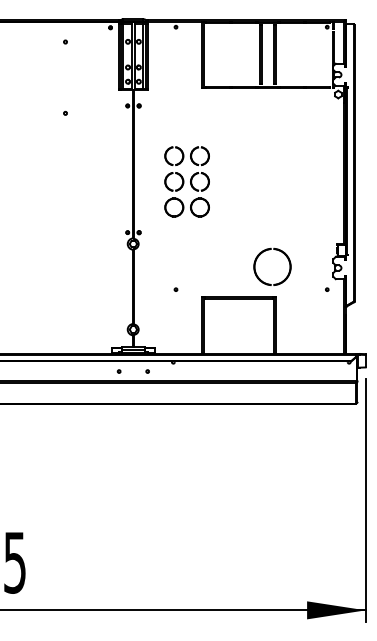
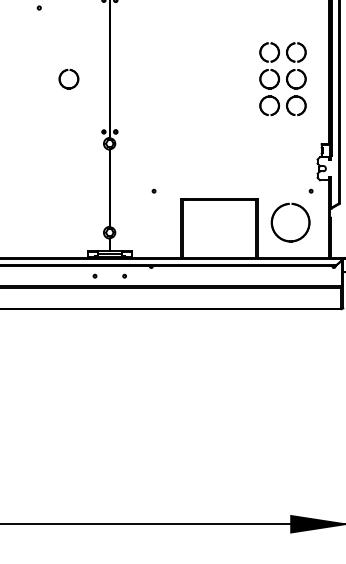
part: (94, 181) -> (69, 78), added
part: (186, 181) -> (282, 78), moved
part: (269, 250) -> (287, 205), moved

